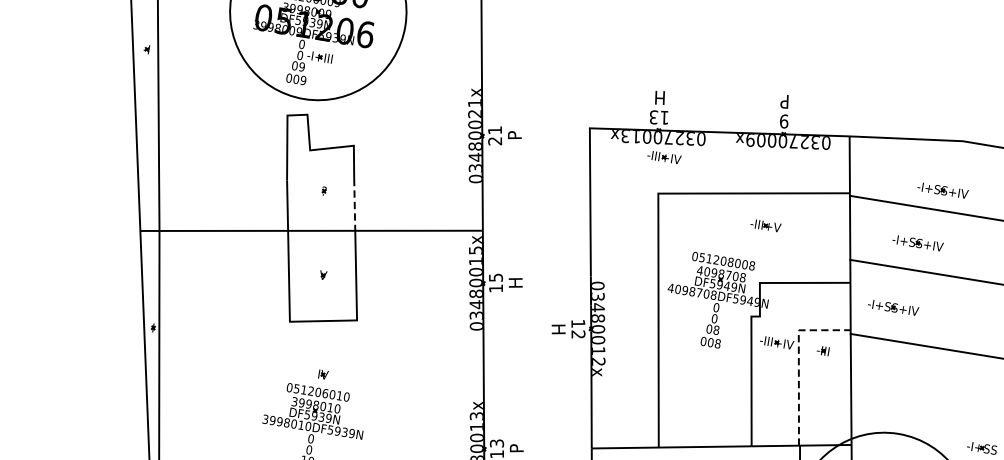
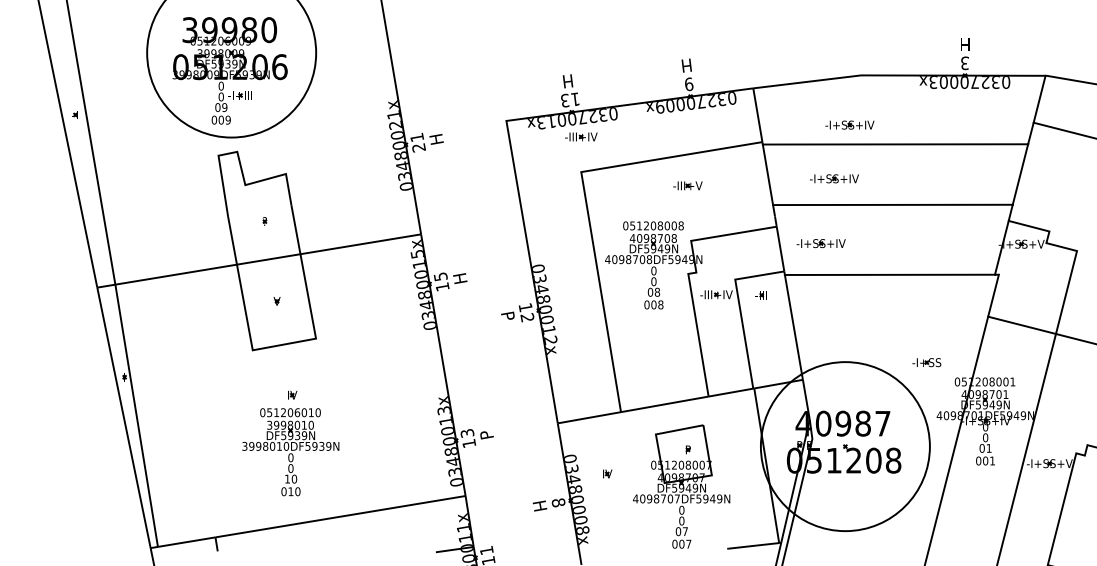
text: (784, 101) -> (686, 65), P -> H
text: (514, 135) -> (436, 139), P -> H
line: (354, 204) -> (295, 229), dashed -> solid
text: (559, 329) -> (508, 315), H -> P
line: (799, 361) -> (740, 309), dashed -> solid

